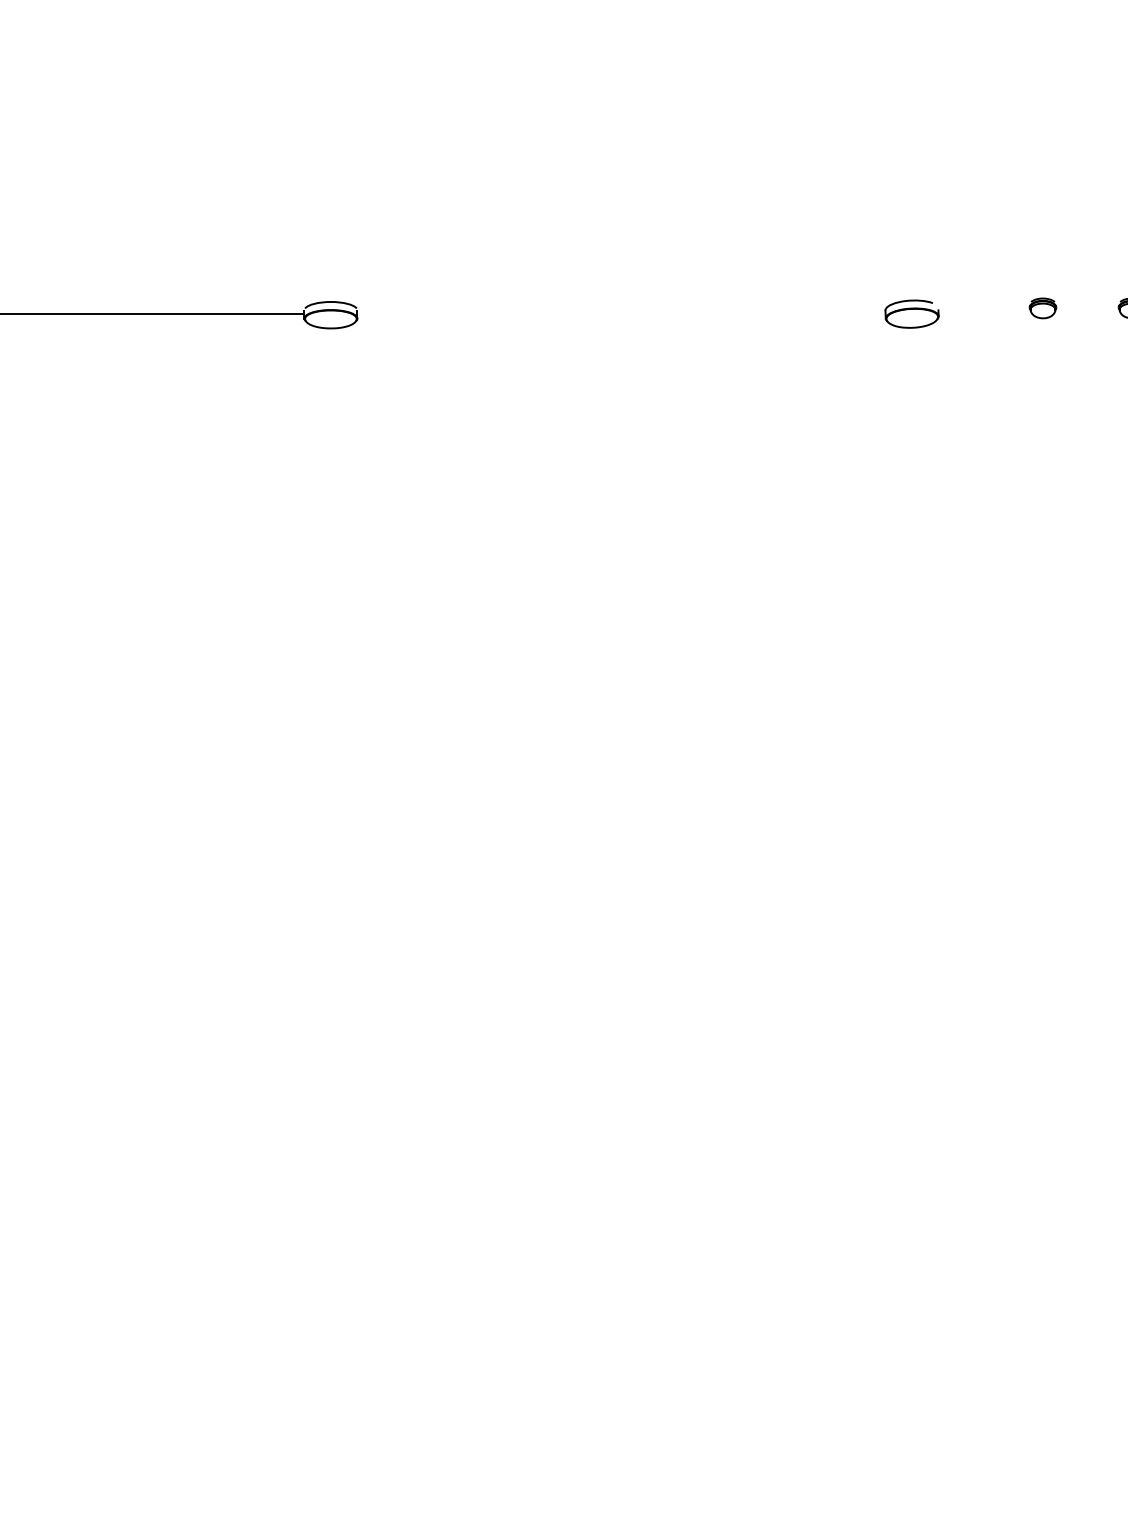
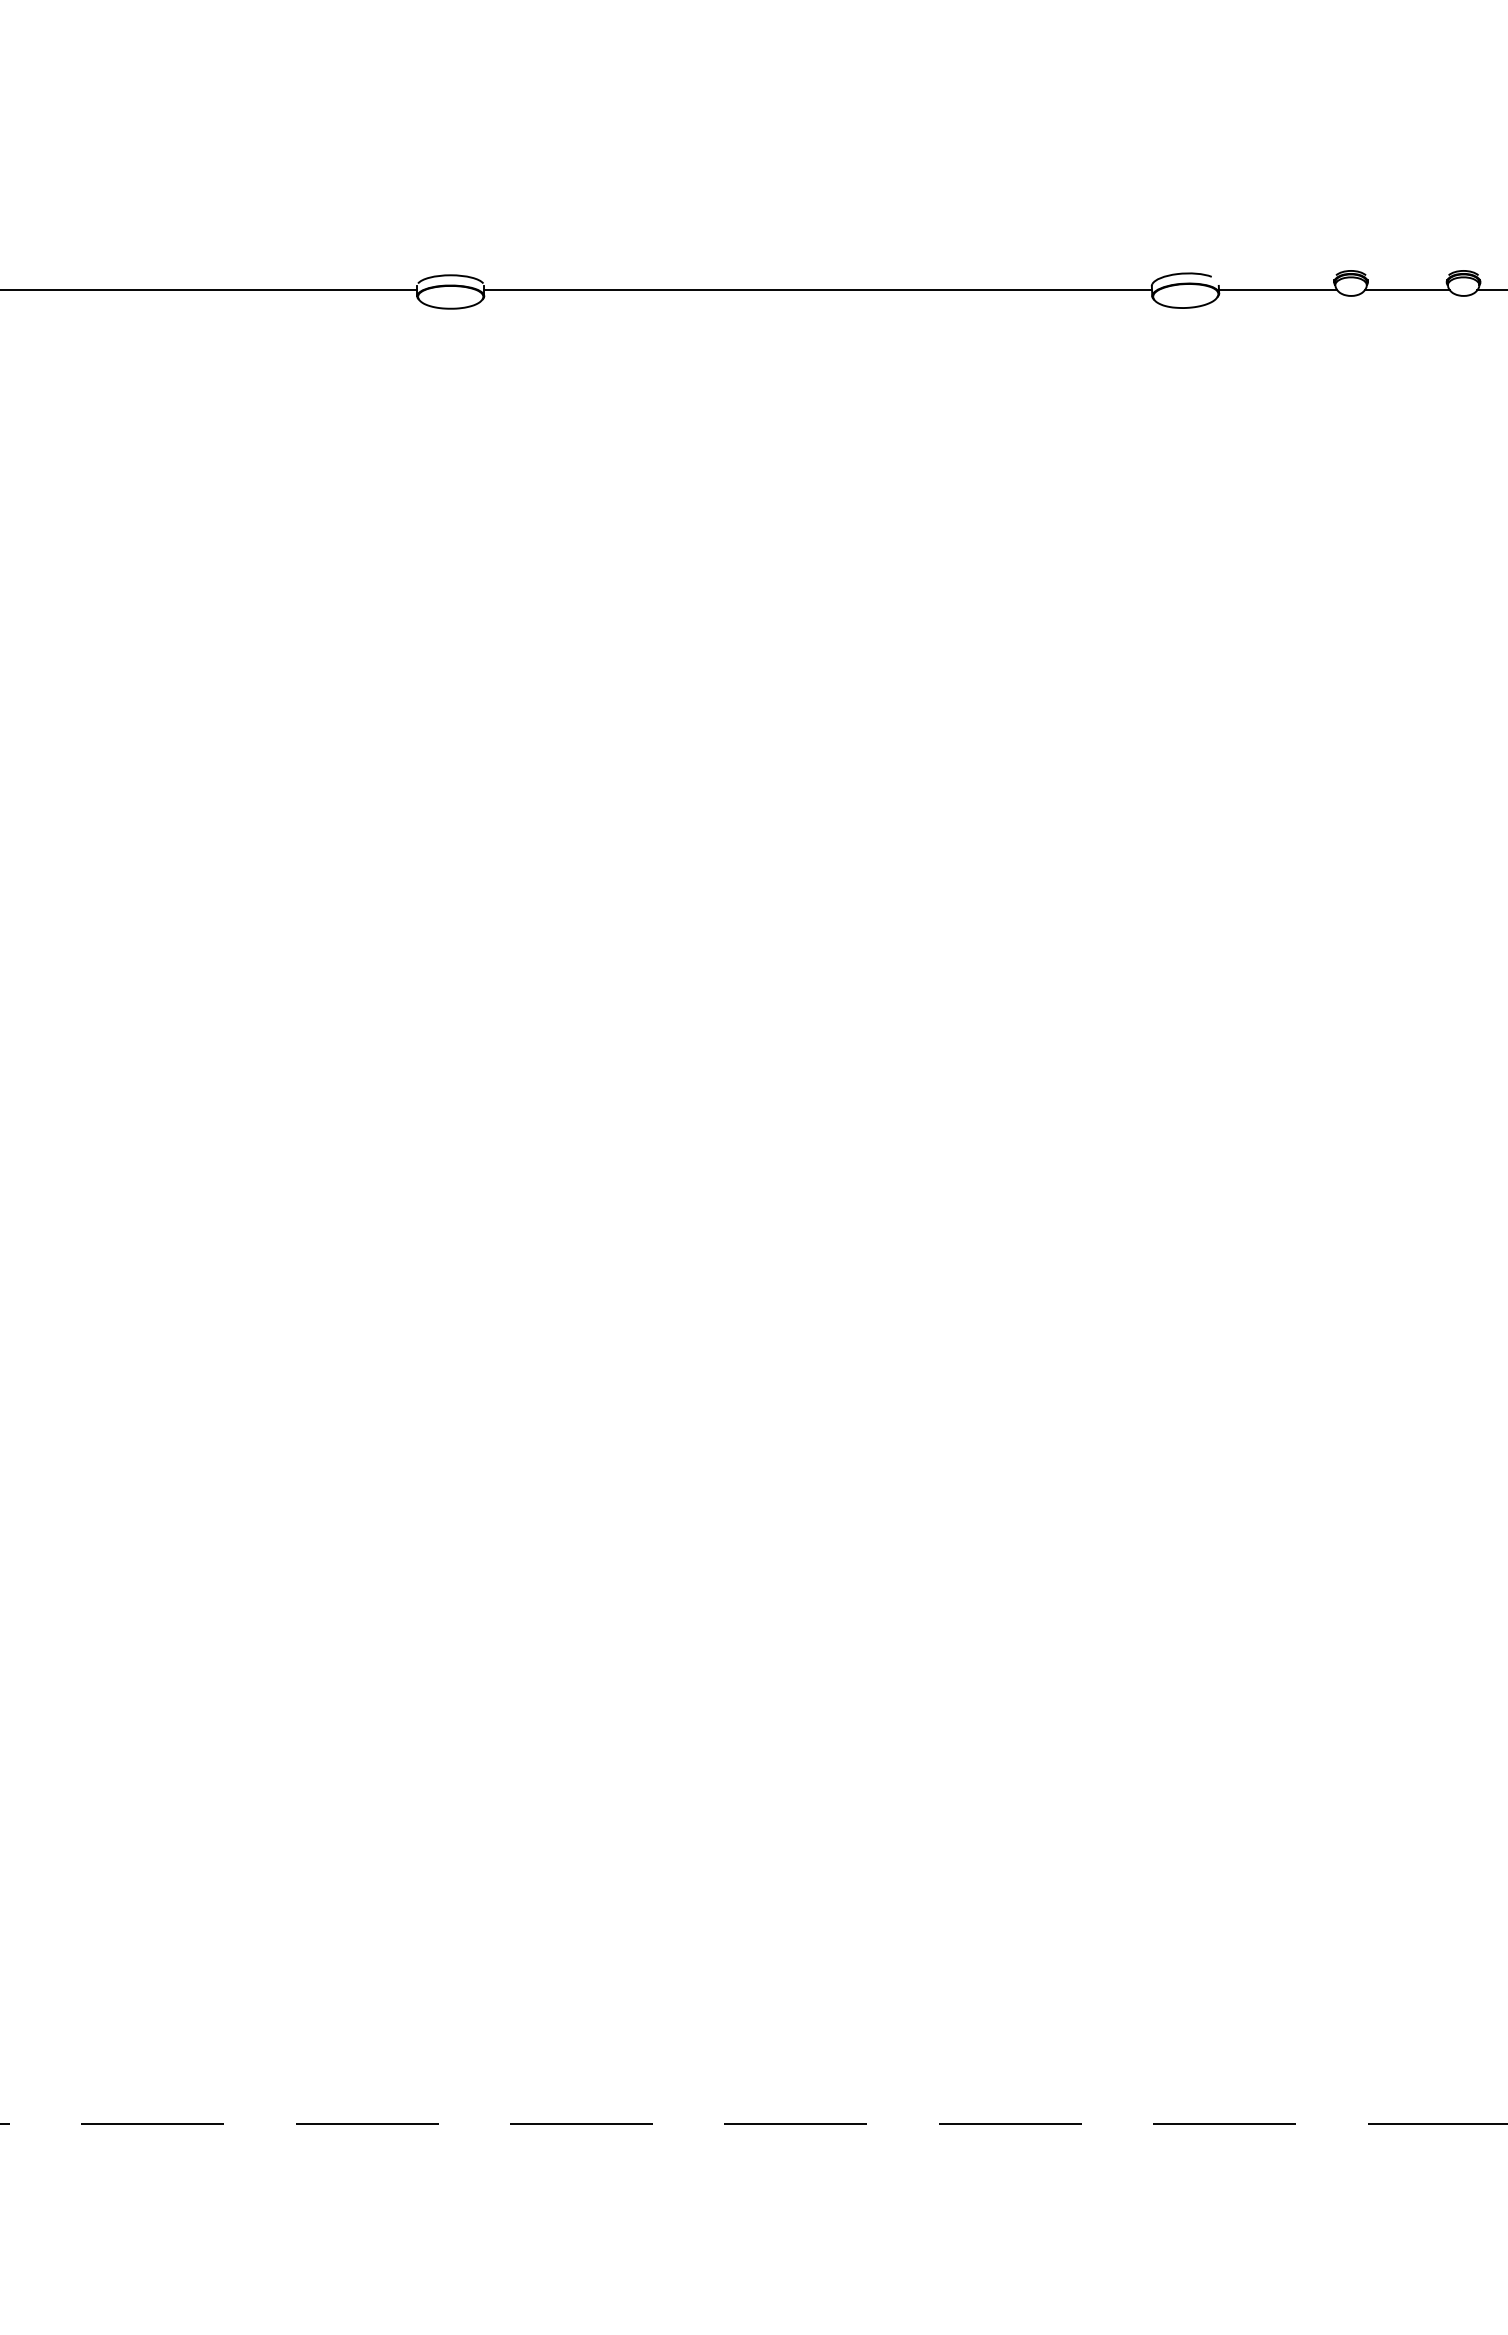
line: (621, 314) -> (817, 290), added
line: (985, 314) -> (1278, 290), added
line: (1086, 314) -> (1406, 290), added

